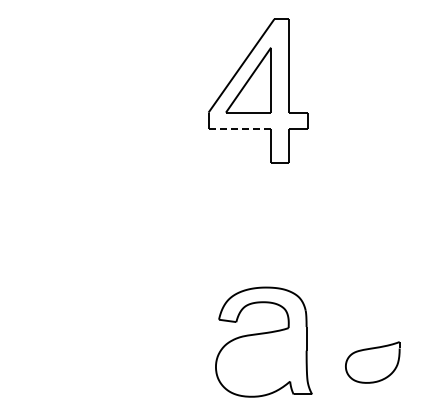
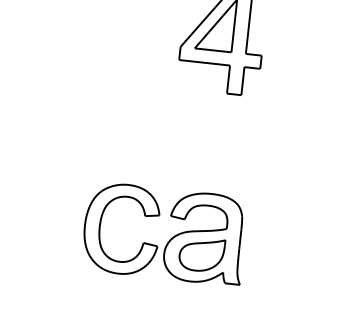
line: (240, 128) -> (205, 62), dashed -> solid
part: (135, 336) -> (101, 222), added
part: (372, 362) -> (201, 254), moved

